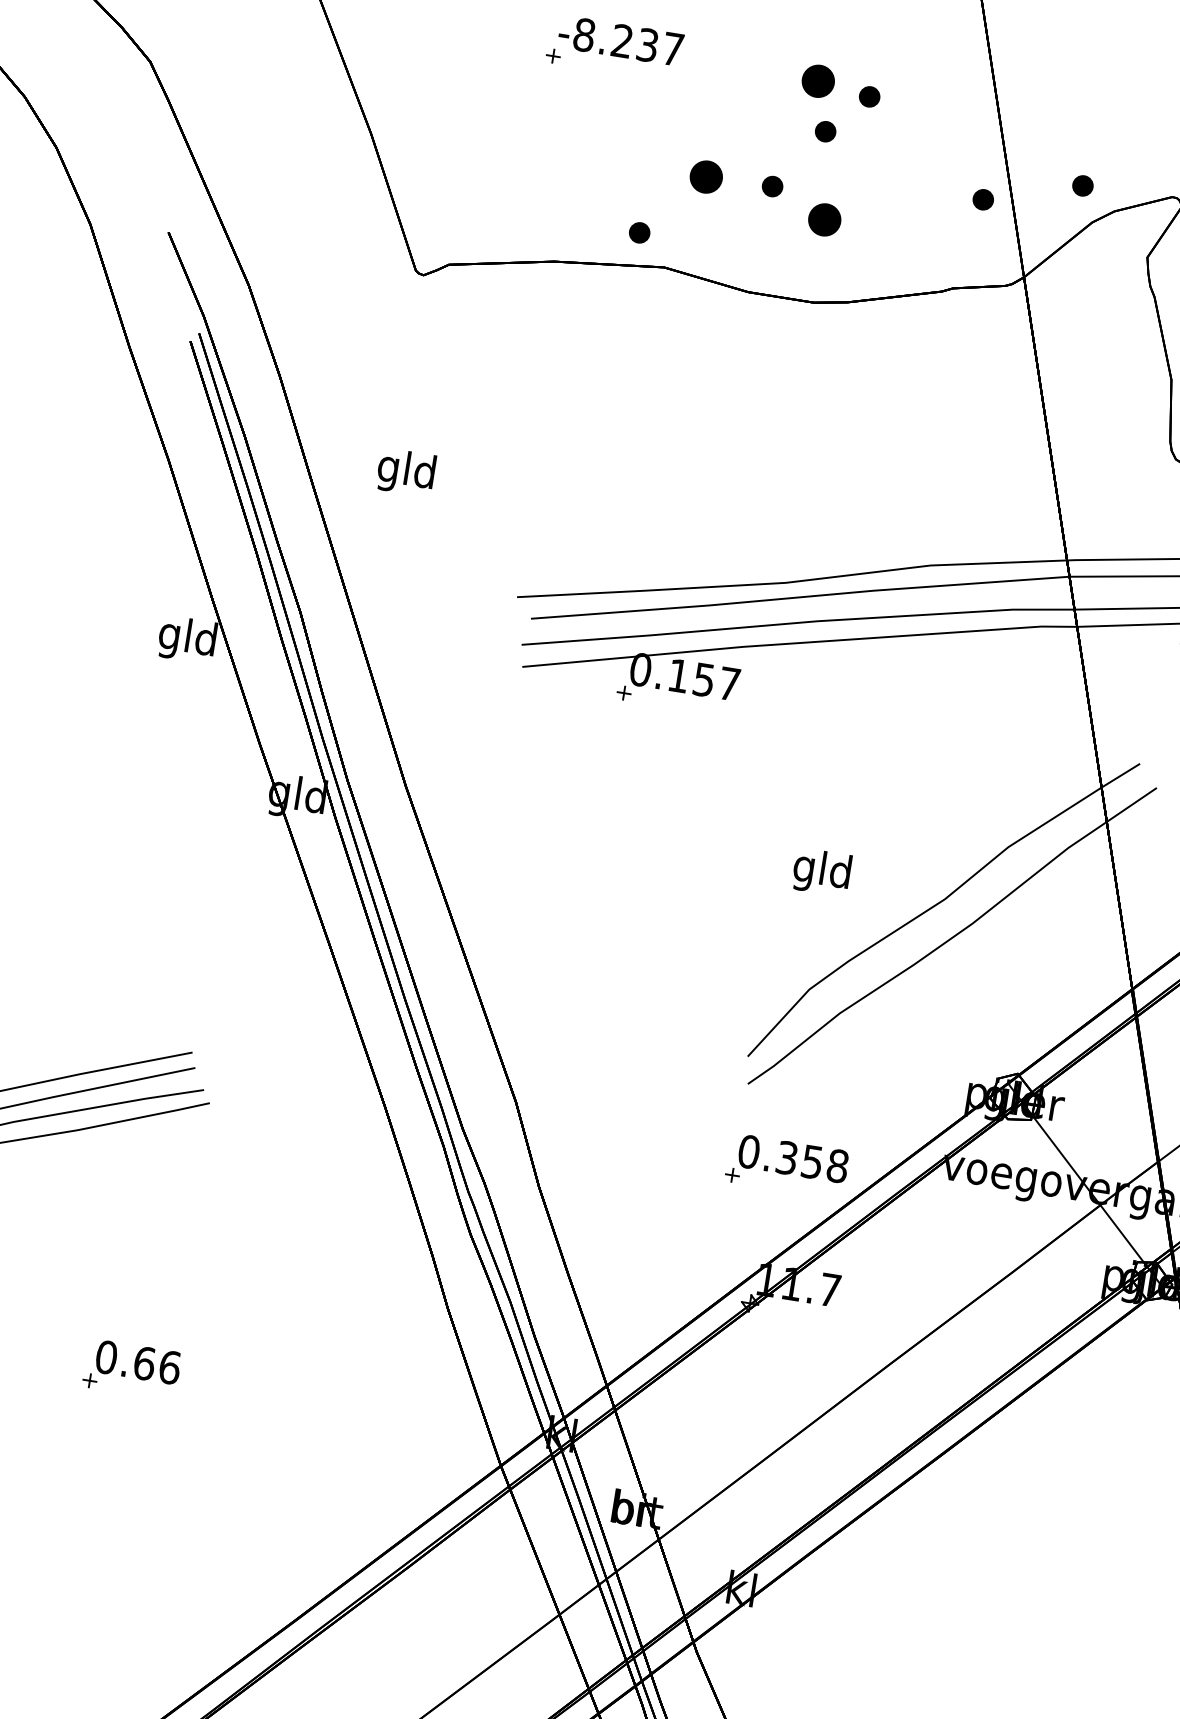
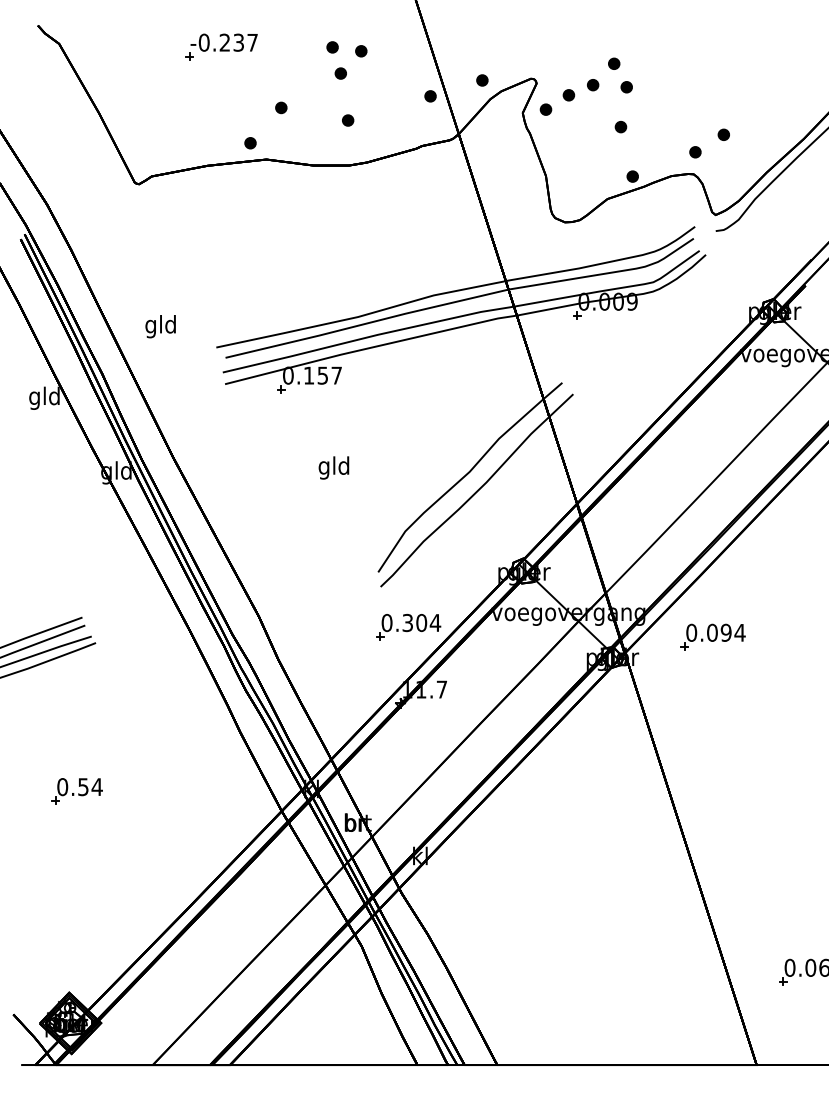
text: (583, 34) -> (203, 42), -8.237 -> -0.237
part: (817, 81) -> (332, 47), size x0.62
part: (706, 176) -> (281, 107), size x0.62
part: (772, 187) -> (317, 107), removed
part: (825, 219) -> (348, 120), size x0.62
text: (405, 472) -> (160, 326), moved
text: (821, 871) -> (333, 467), moved
text: (825, 1163) -> (428, 622), 0.358 -> 0.304
text: (157, 1366) -> (90, 787), 0.66 -> 0.54

